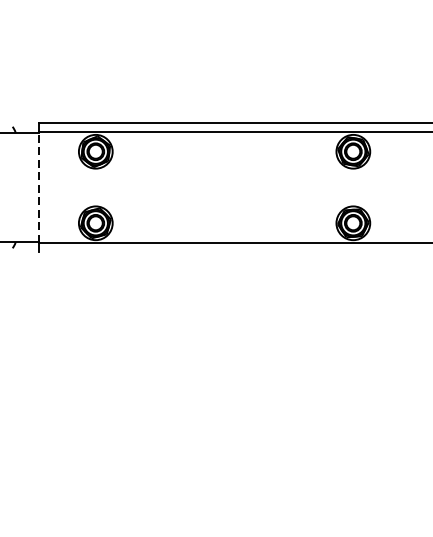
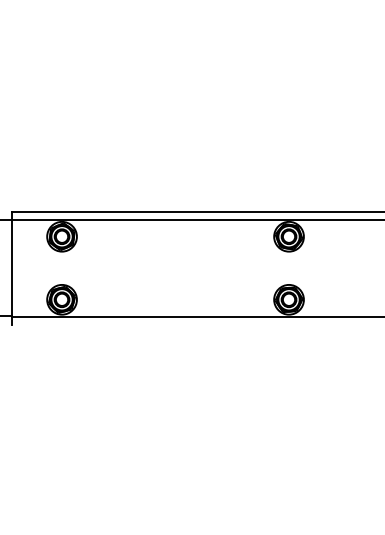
line: (38, 187) -> (11, 268), dashed -> solid

